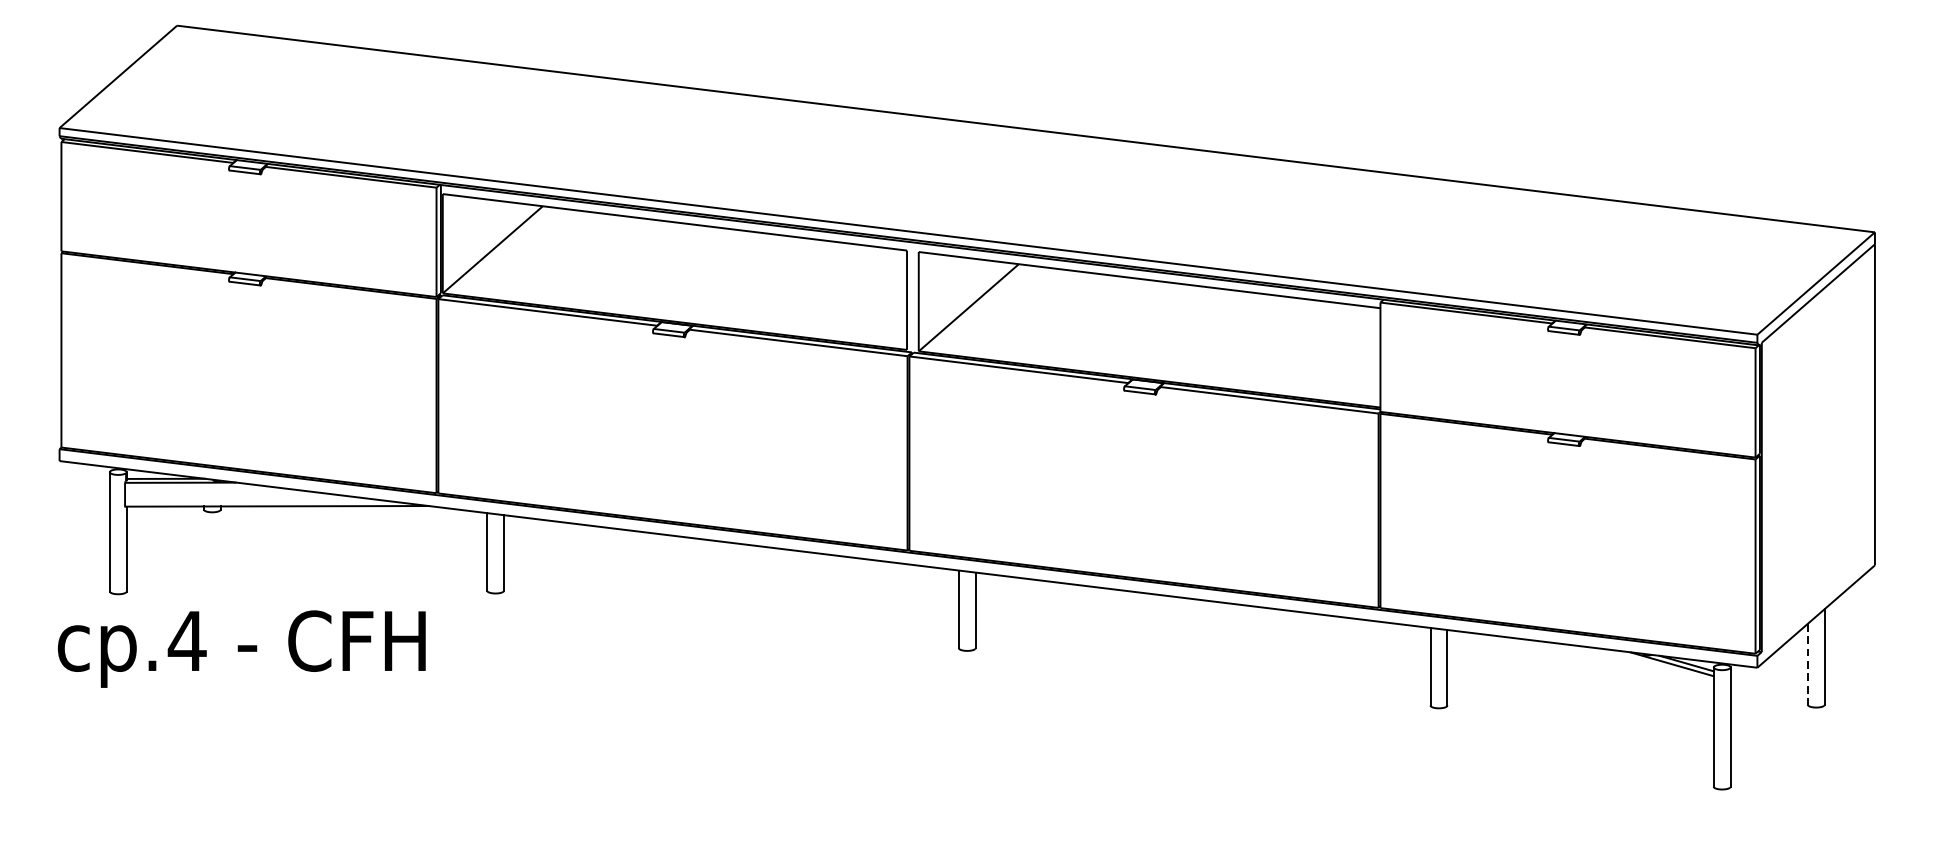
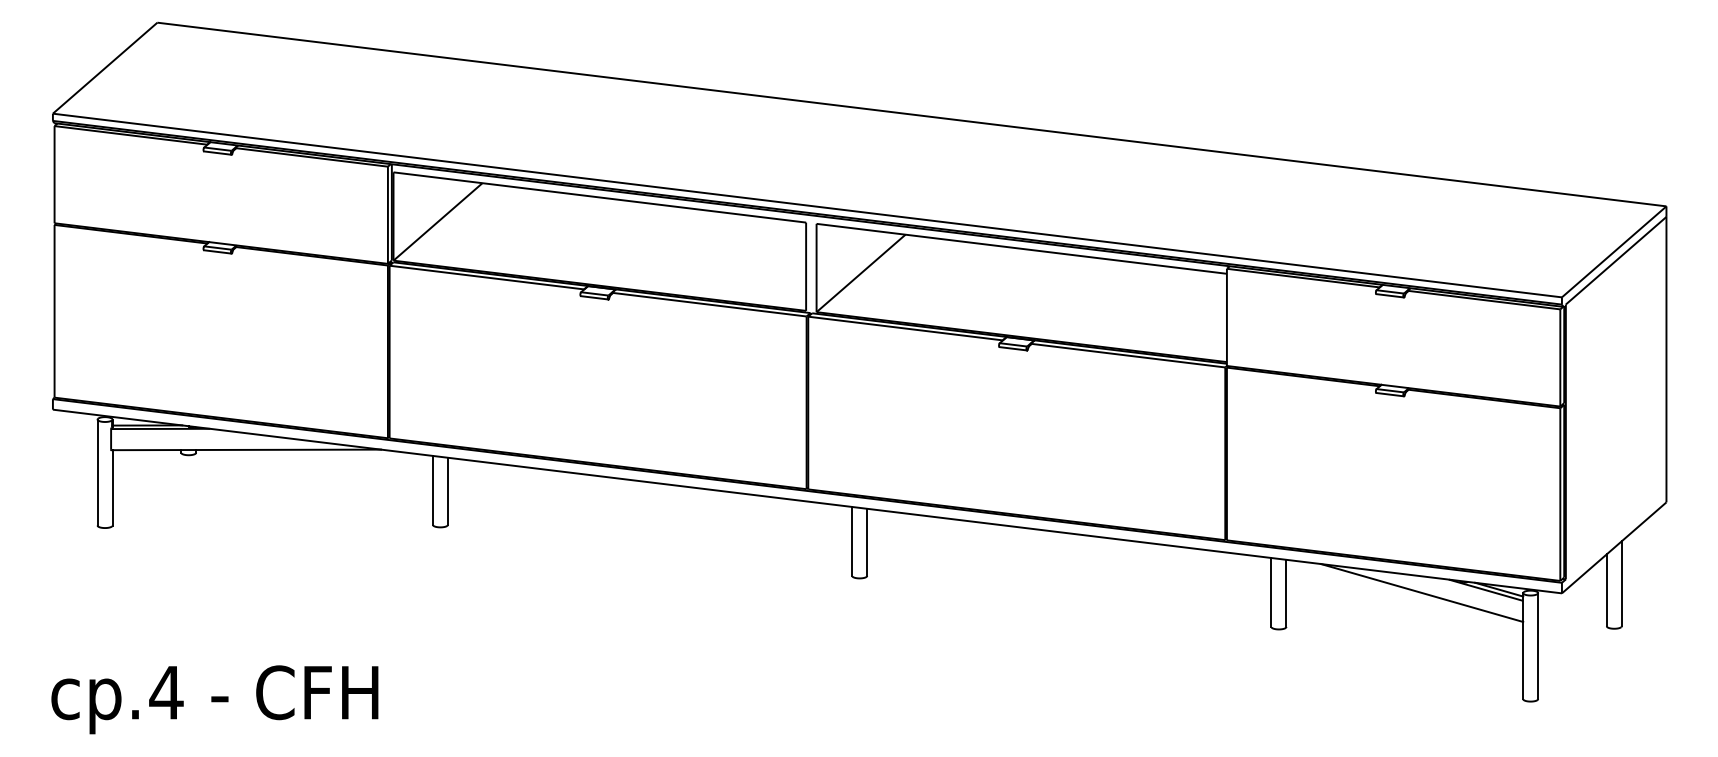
text: (241, 648) -> (214, 699), moved
line: (1807, 664) -> (1606, 590), dashed -> solid
line: (1599, 667) -> (1421, 593), added

